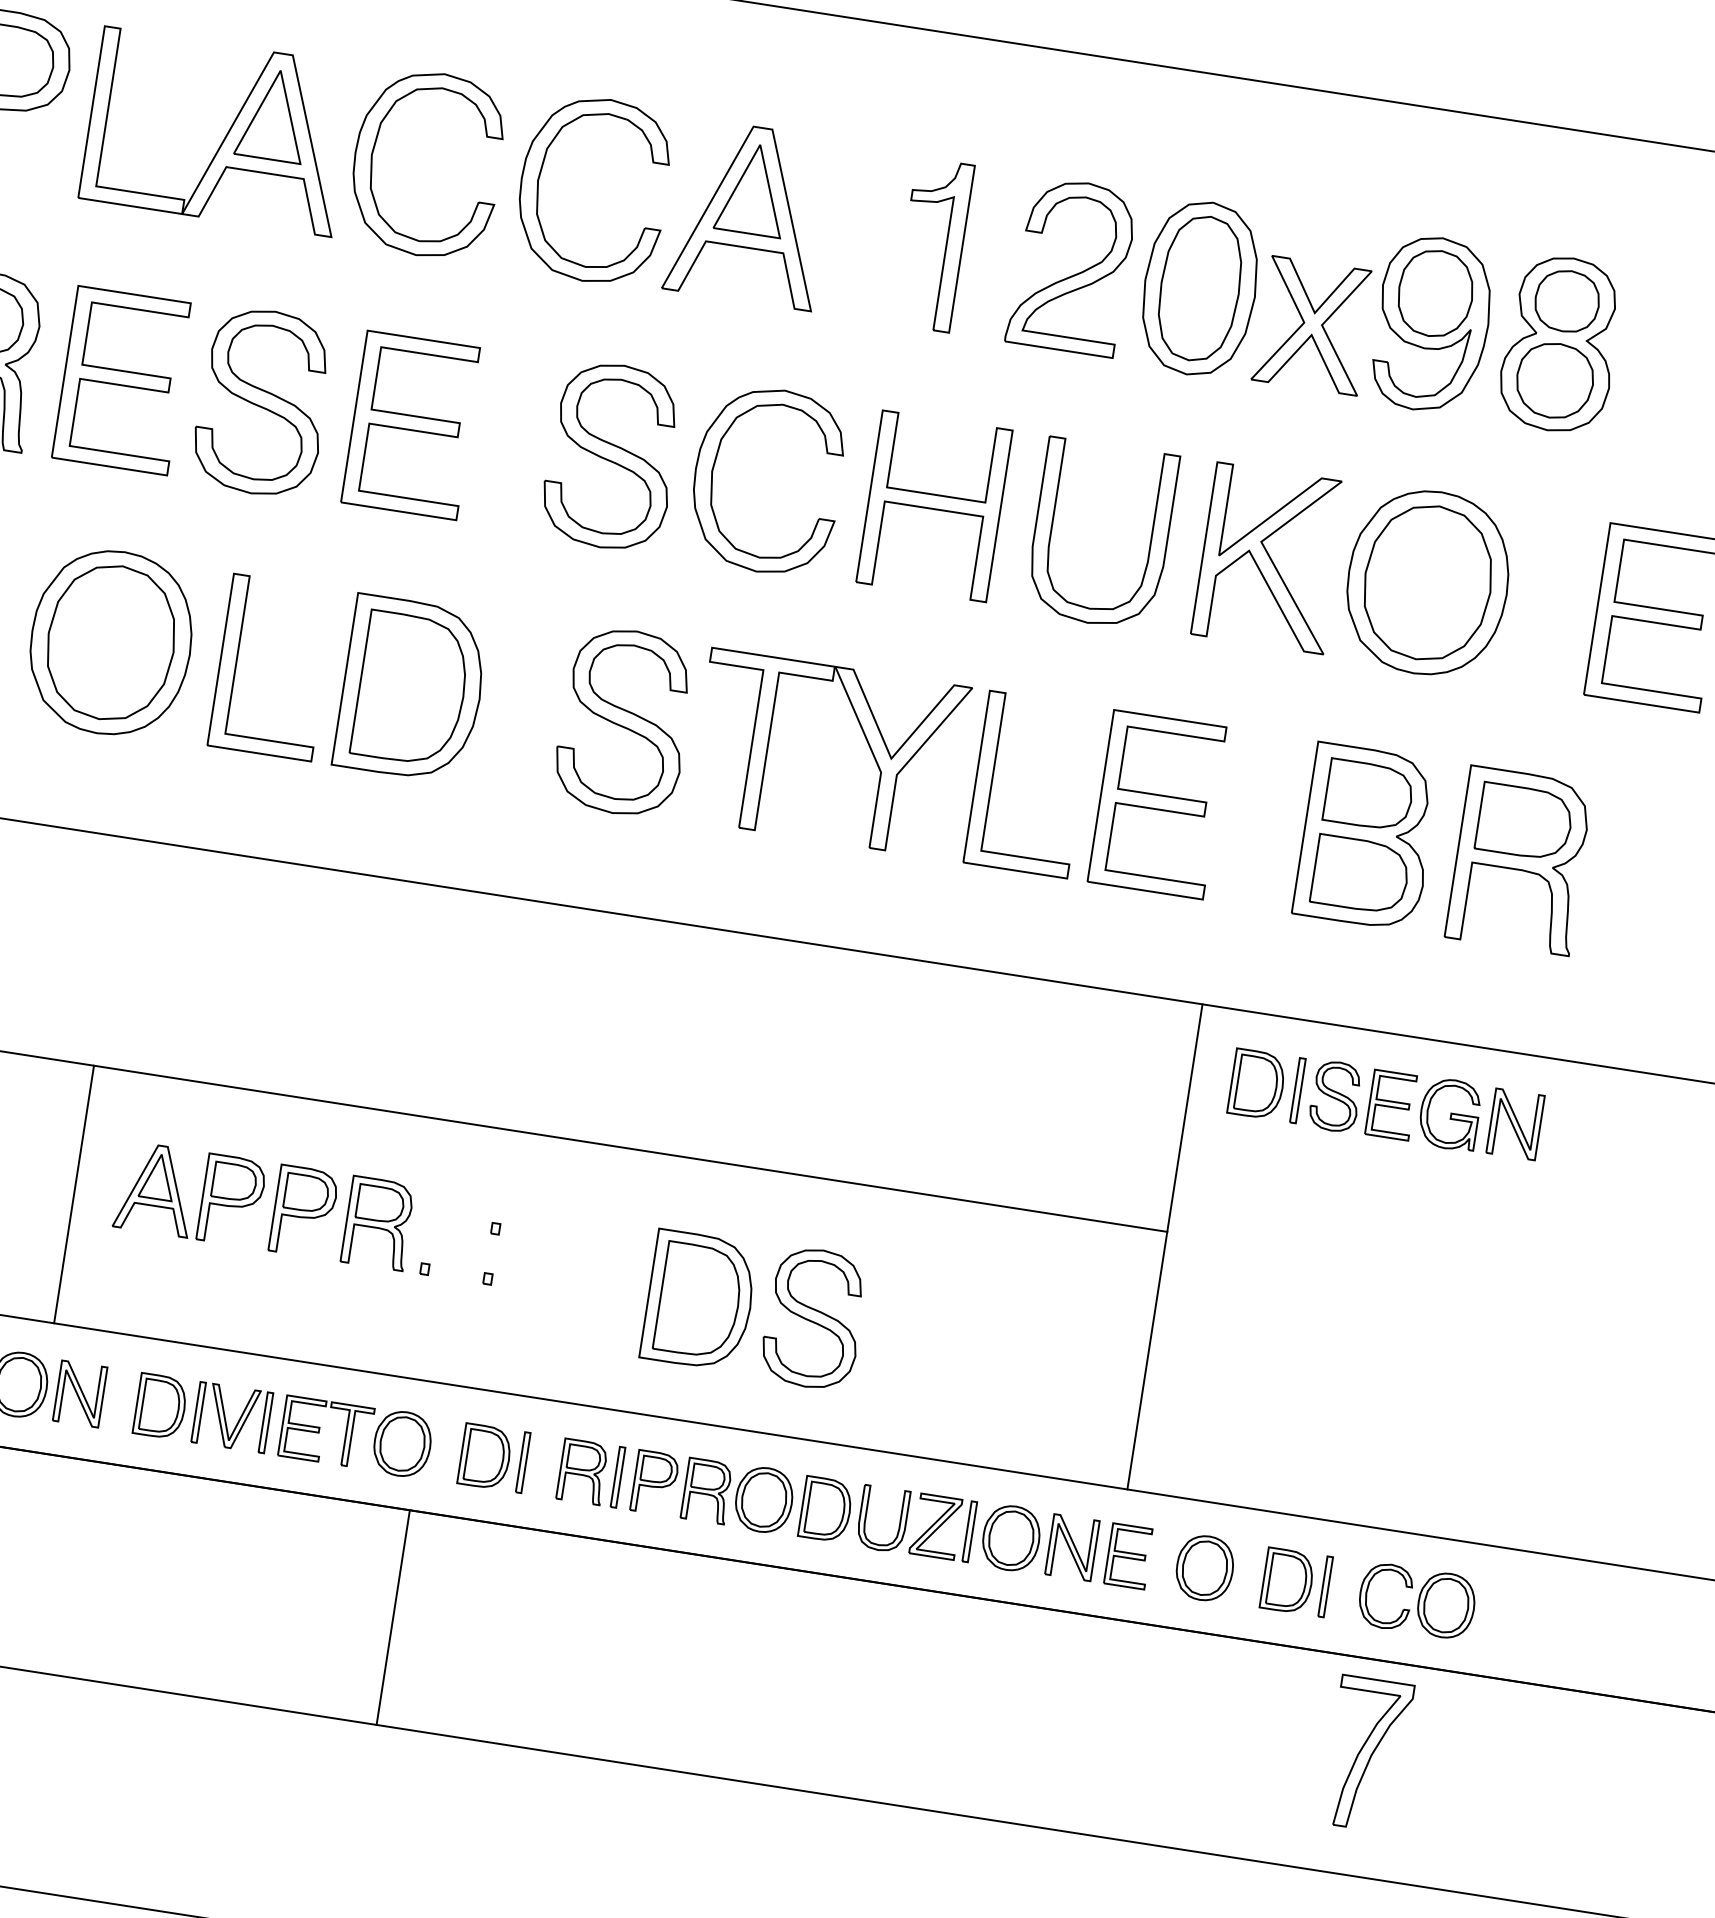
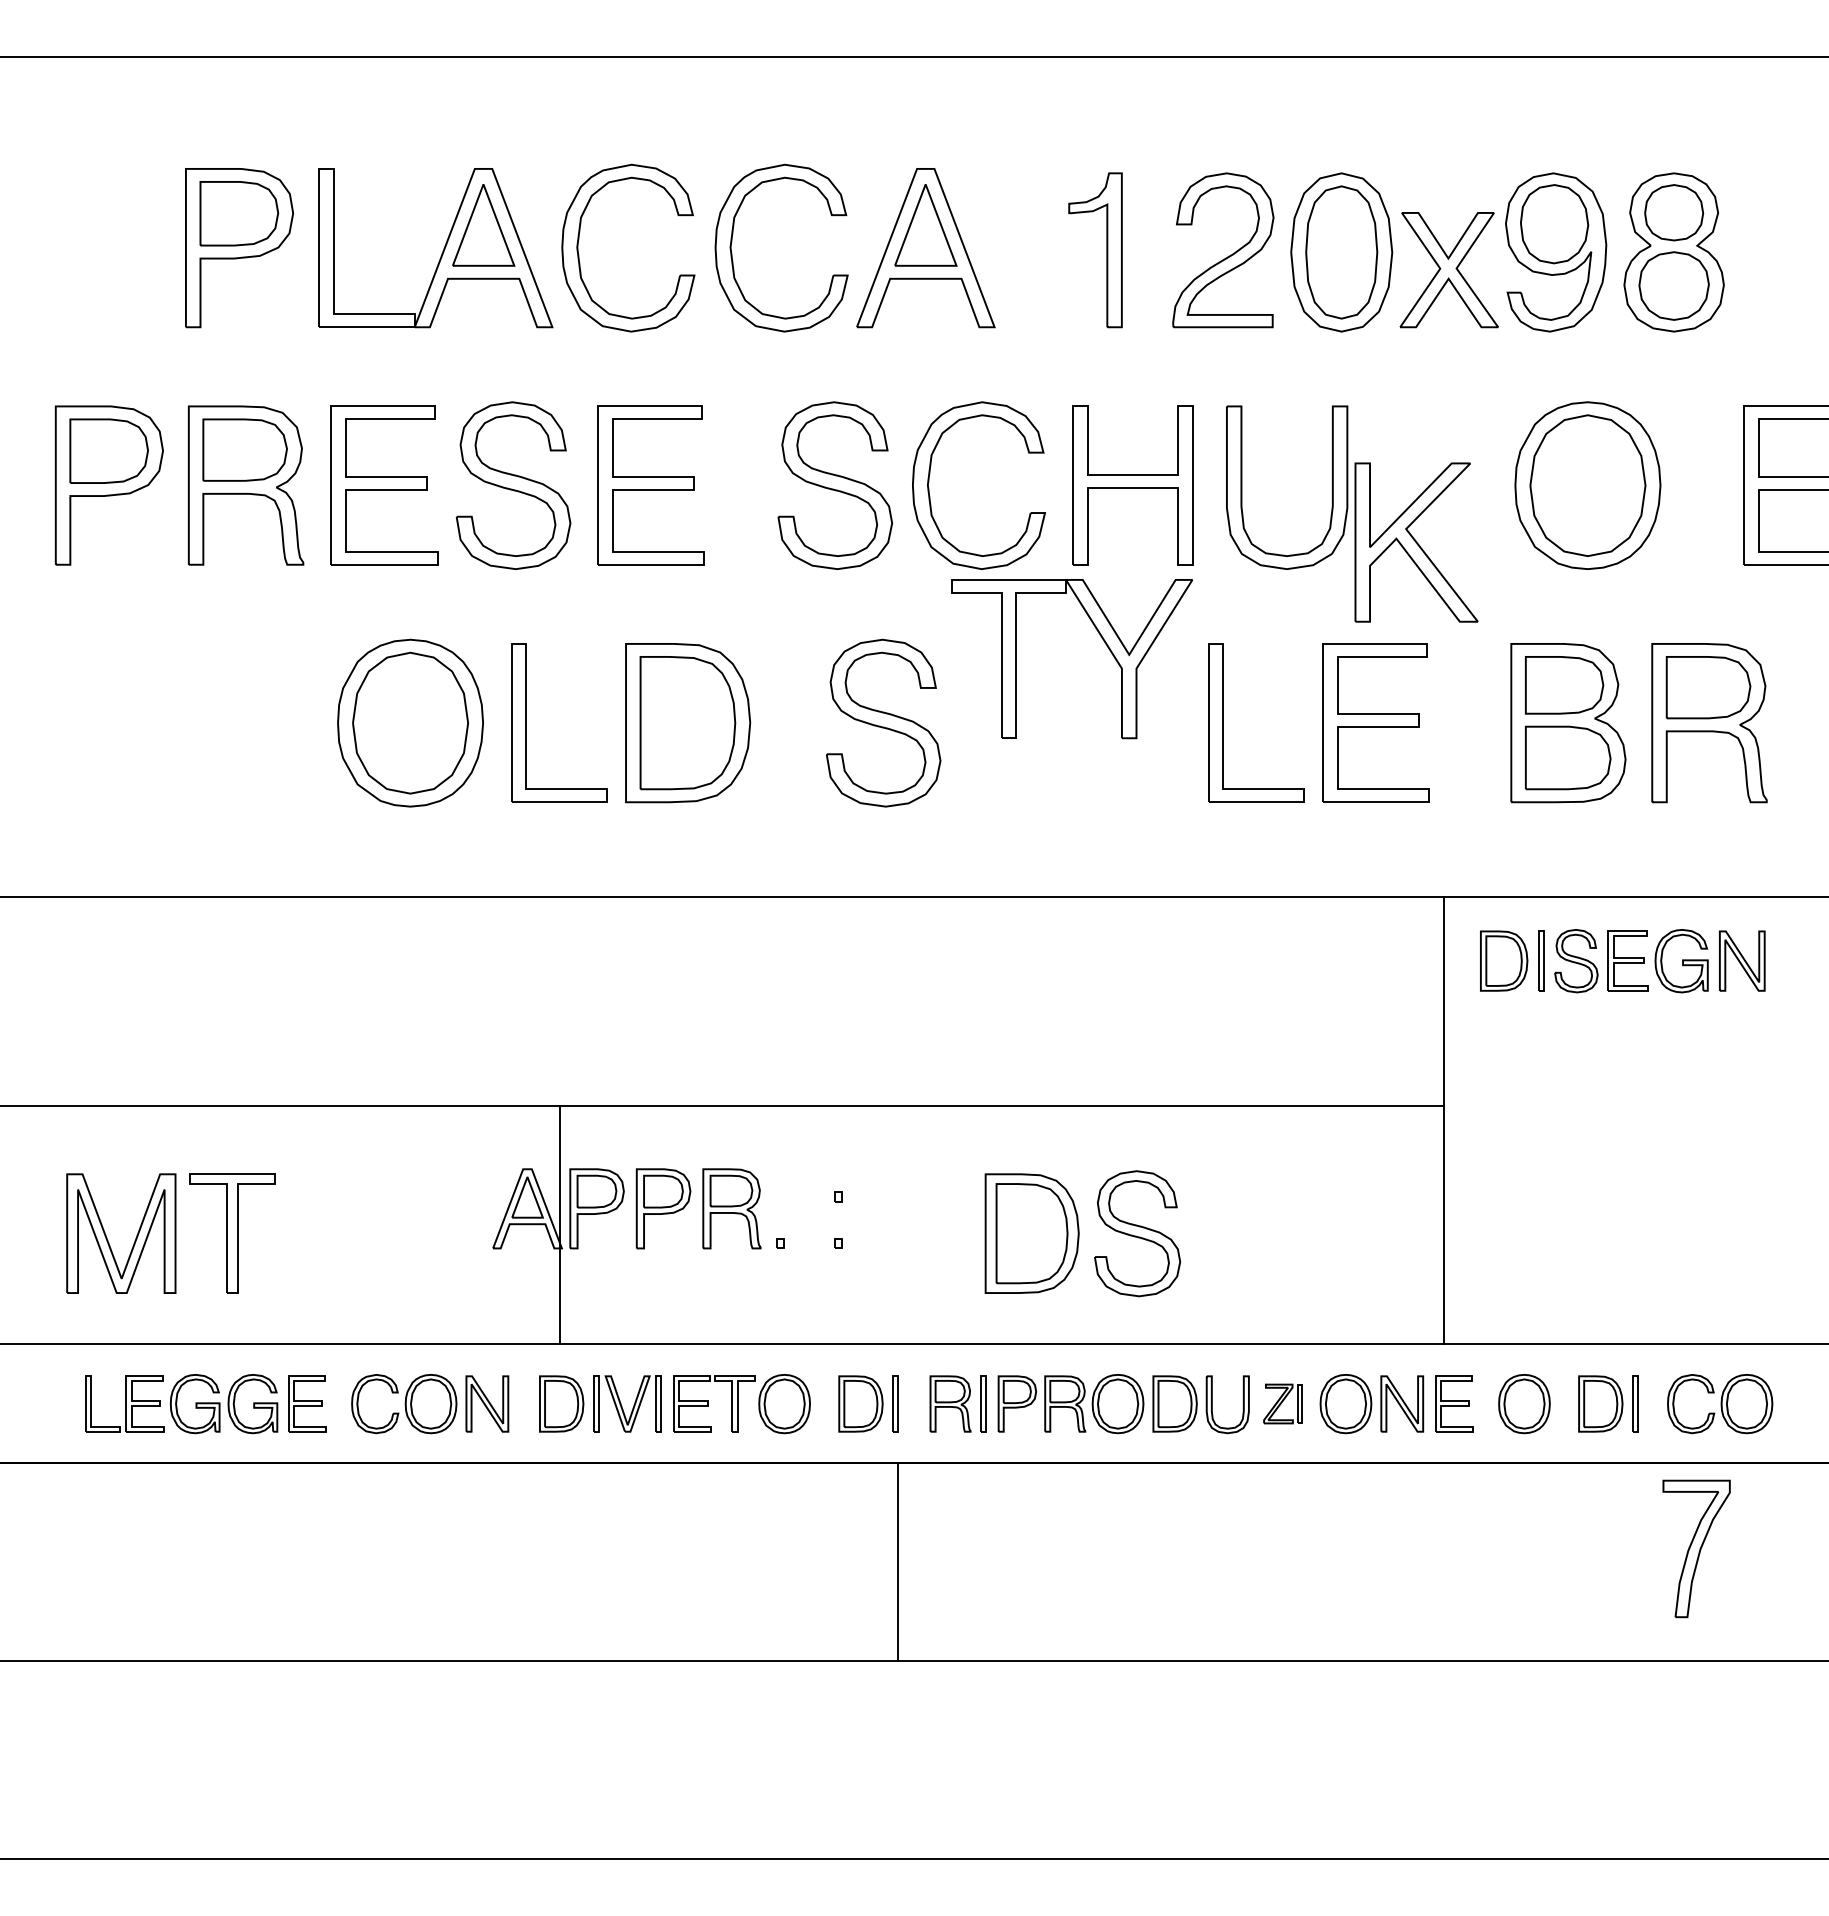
part: (1270, 558) -> (1416, 542), moved
part: (864, 736) -> (1101, 638), moved
line: (74, 1193) -> (560, 1224), moved
part: (942, 1527) -> (1282, 1403), size x0.7
line: (393, 1617) -> (898, 1561), moved

